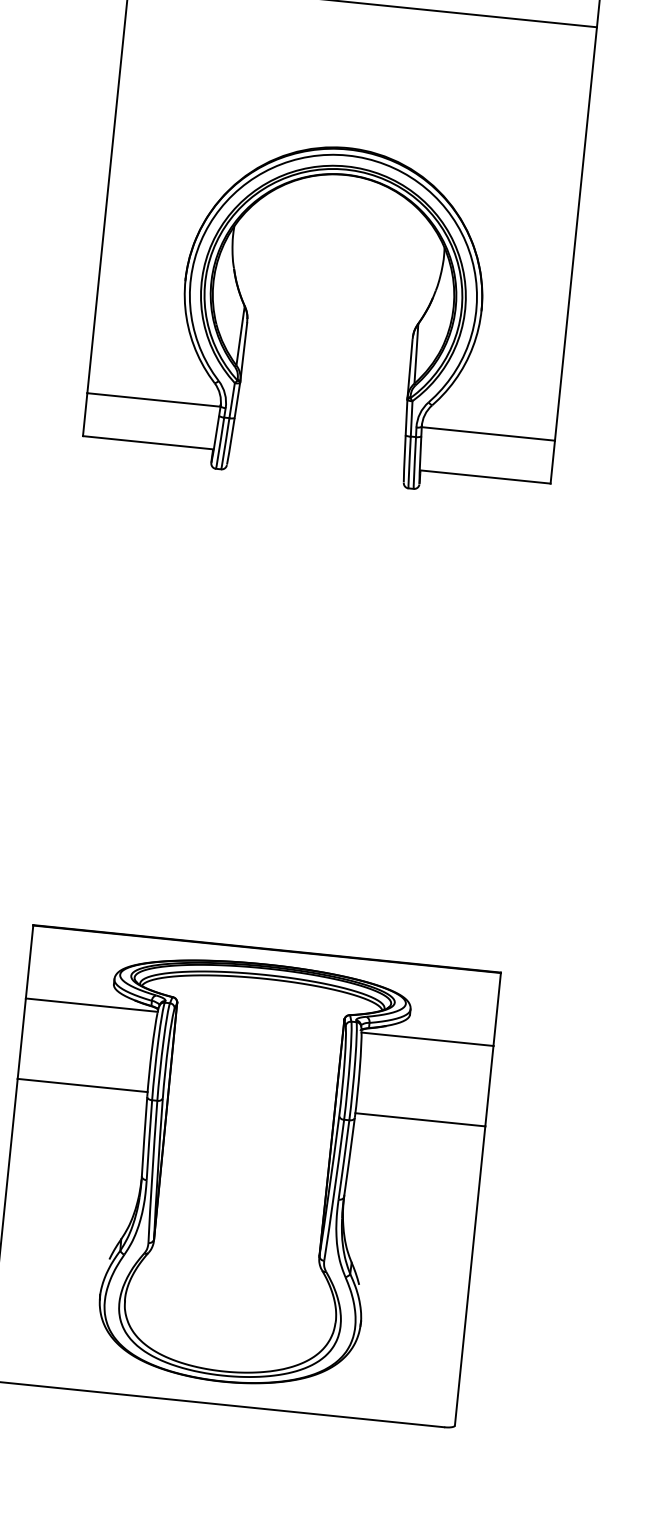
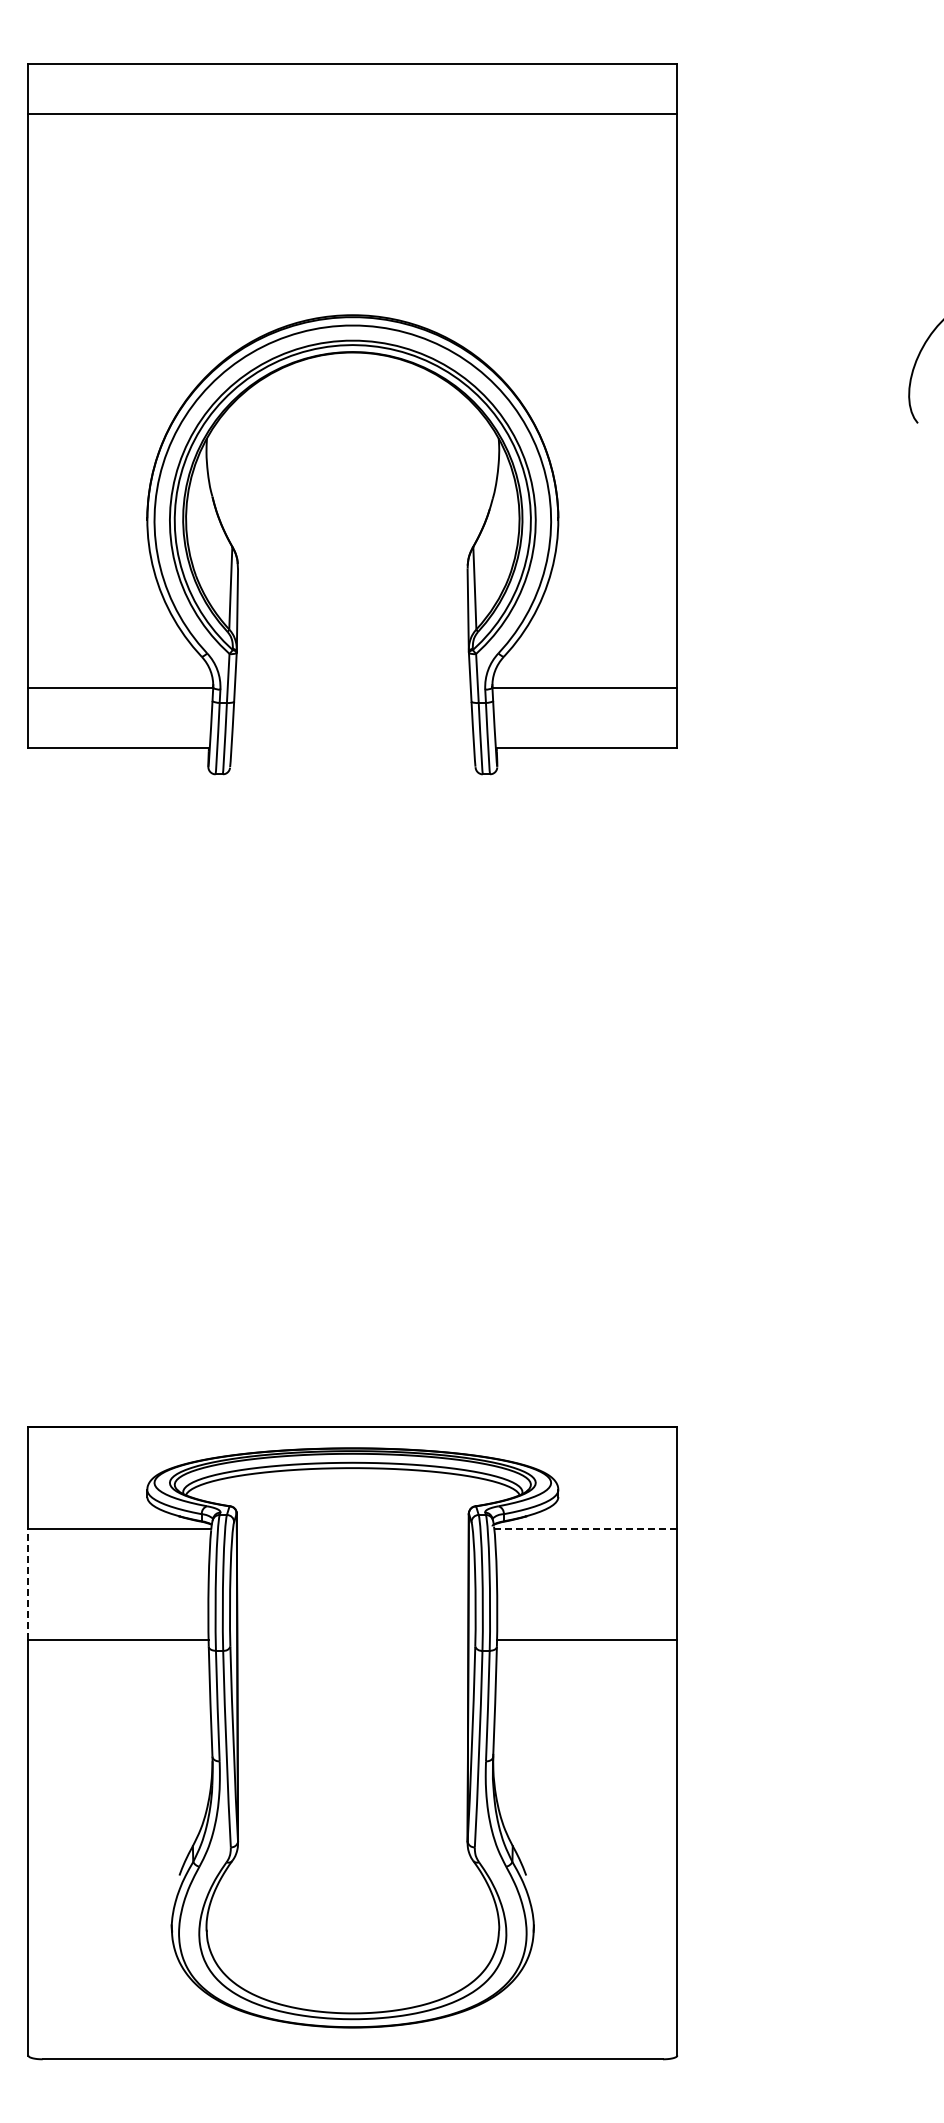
line: (21, 1038) -> (28, 1584), solid -> dashed
line: (427, 1039) -> (585, 1528), solid -> dashed

